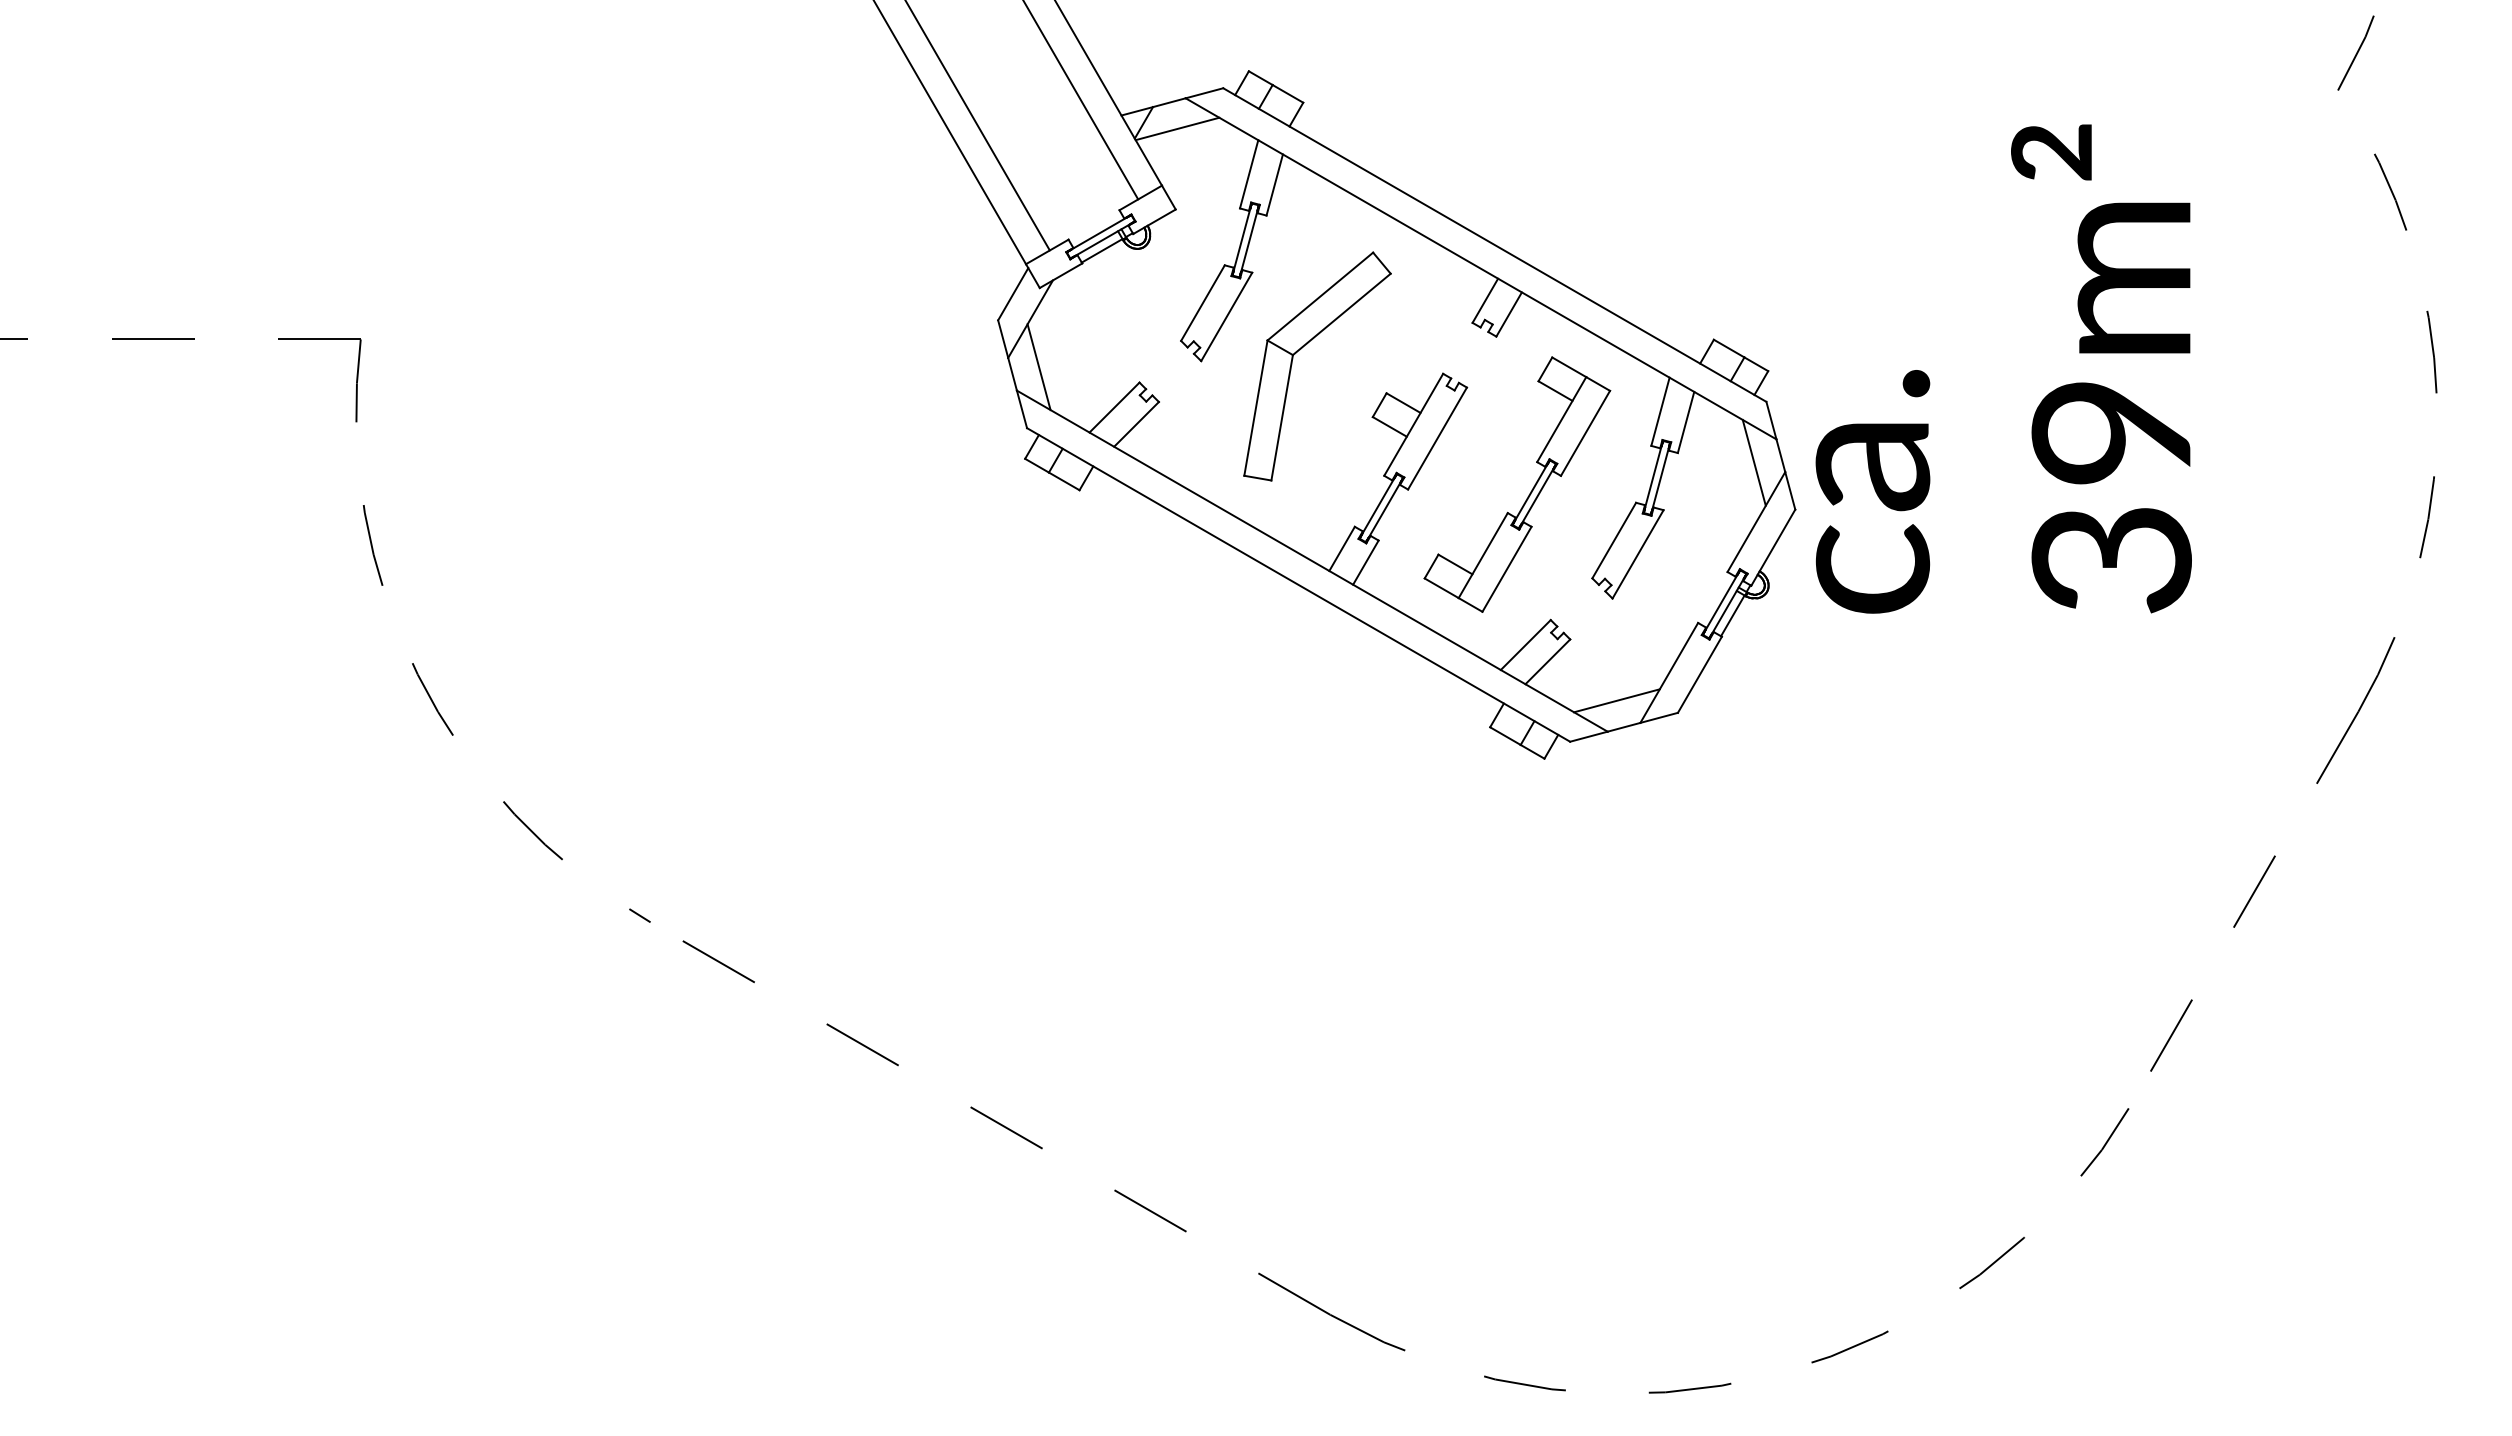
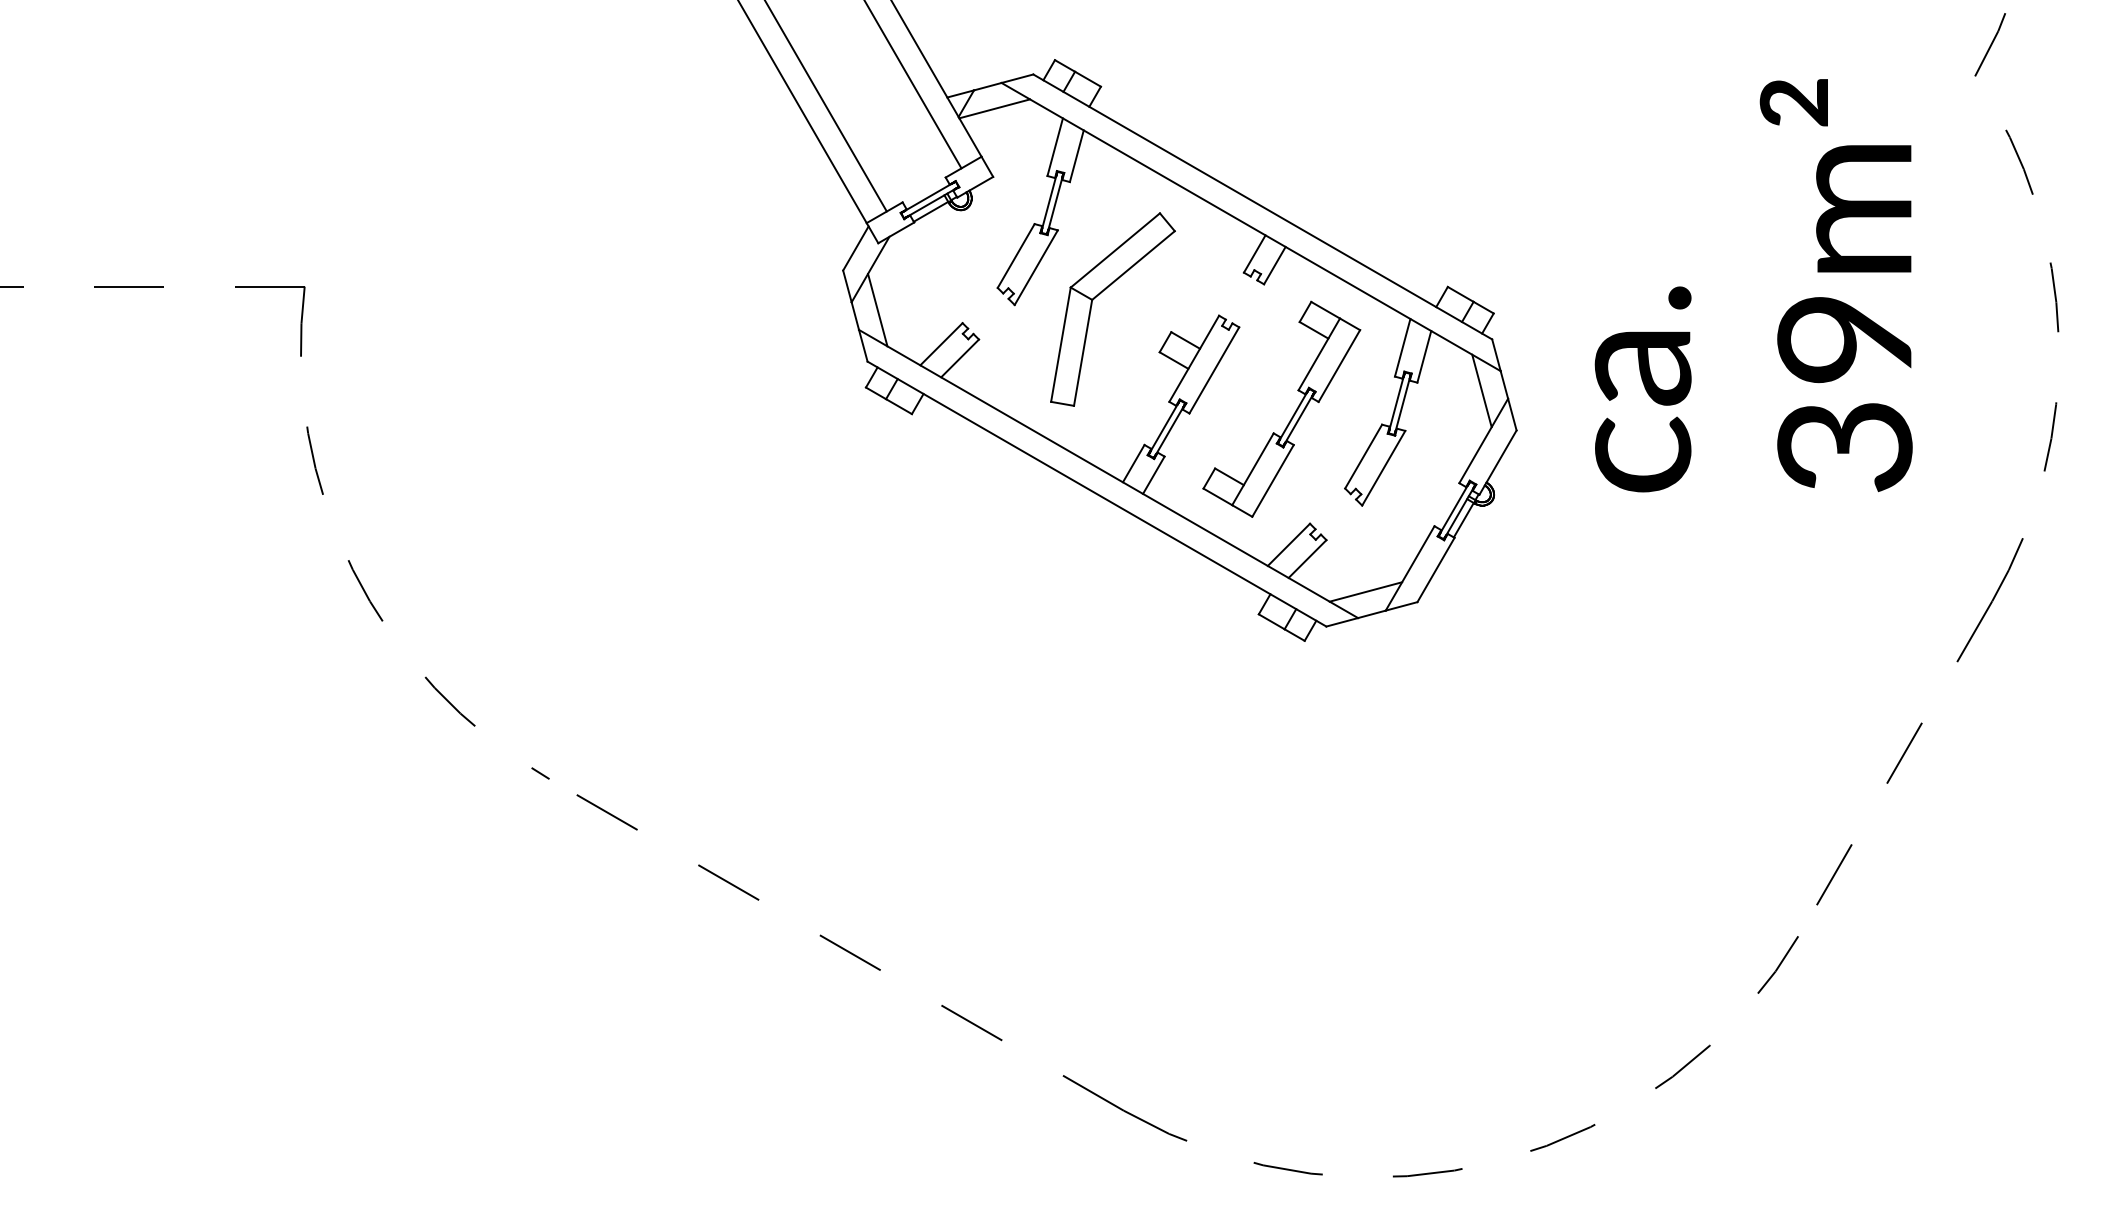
text: (2003, 368) -> (1753, 285), moved

